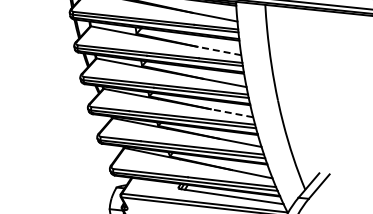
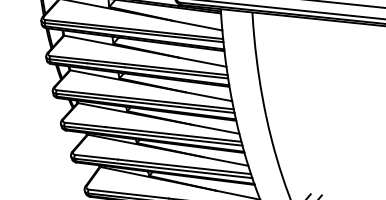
line: (218, 50) -> (201, 61), dashed -> solid
line: (231, 113) -> (215, 129), dashed -> solid

